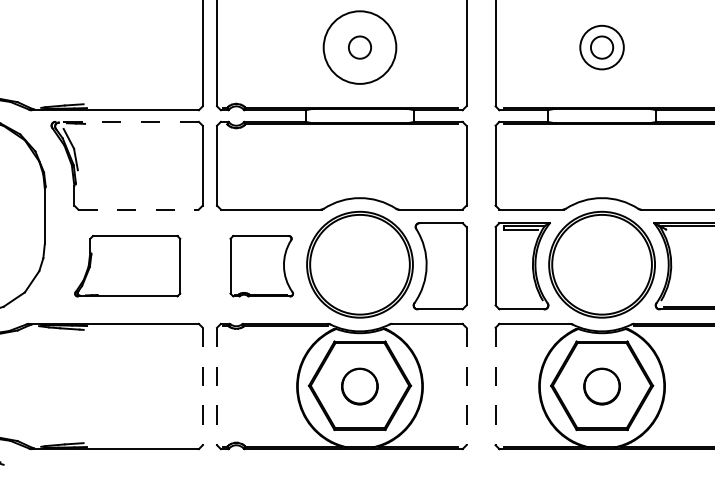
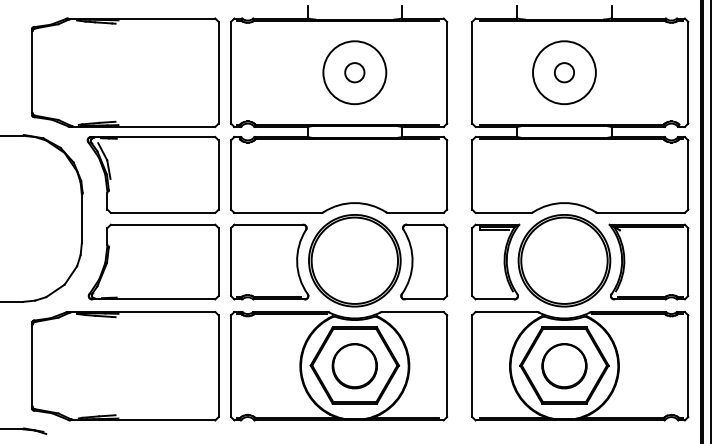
circle: (602, 47) -> (564, 72), size x1.67
line: (126, 122) -> (152, 137), dashed -> solid
line: (139, 209) -> (163, 212), dashed -> solid
part: (127, 265) -> (153, 261), size x1.43
part: (261, 265) -> (269, 261), size x1.43
line: (202, 386) -> (218, 366), dashed -> solid
line: (217, 386) -> (231, 366), dashed -> solid
part: (359, 386) -> (354, 366), size x1.43
line: (467, 386) -> (447, 366), dashed -> solid
line: (495, 386) -> (472, 366), dashed -> solid
circle: (602, 386) -> (564, 366), size x1.43

